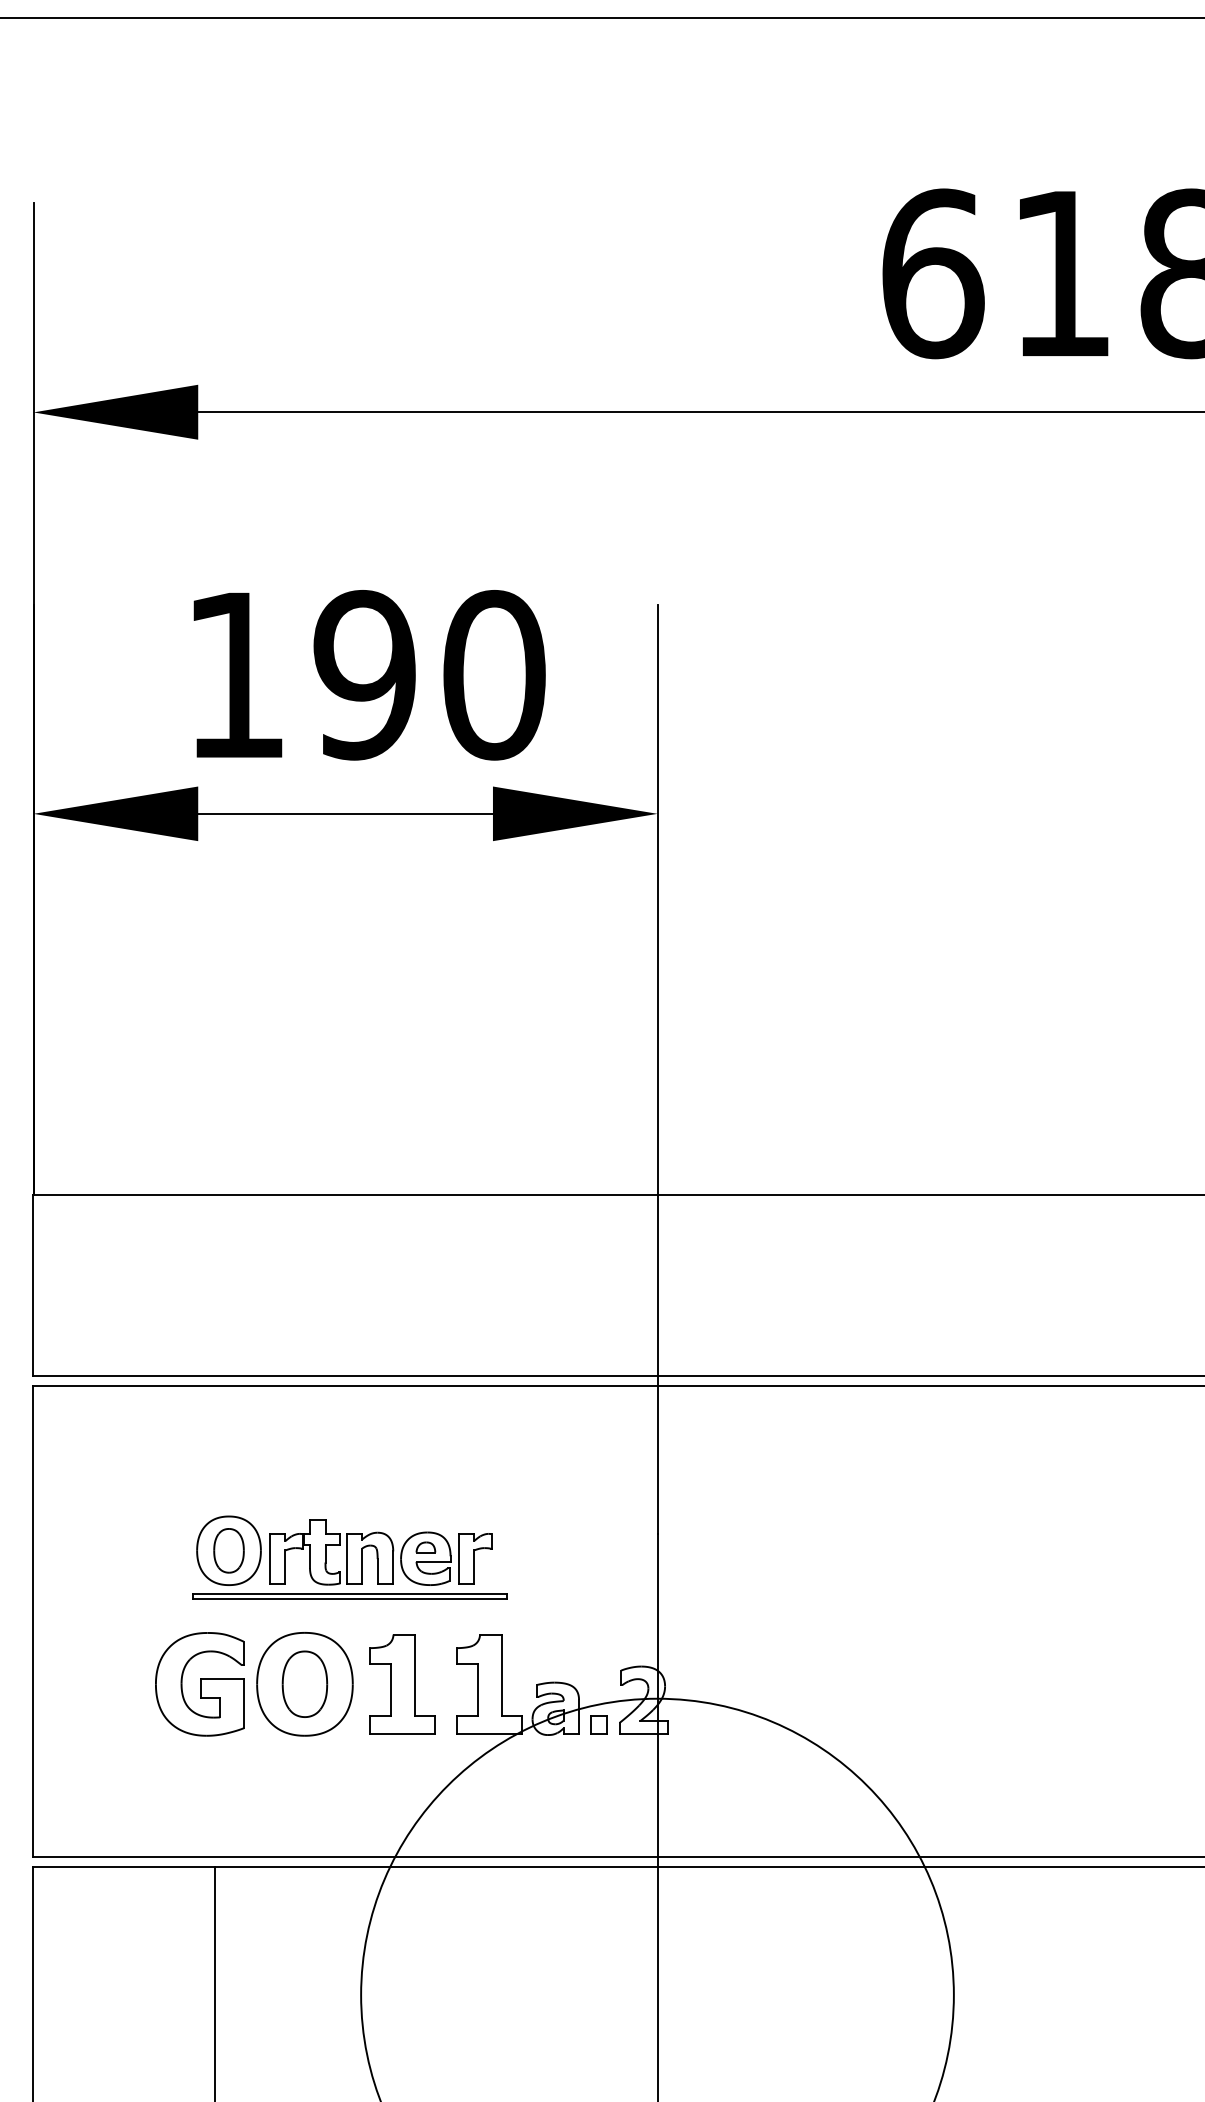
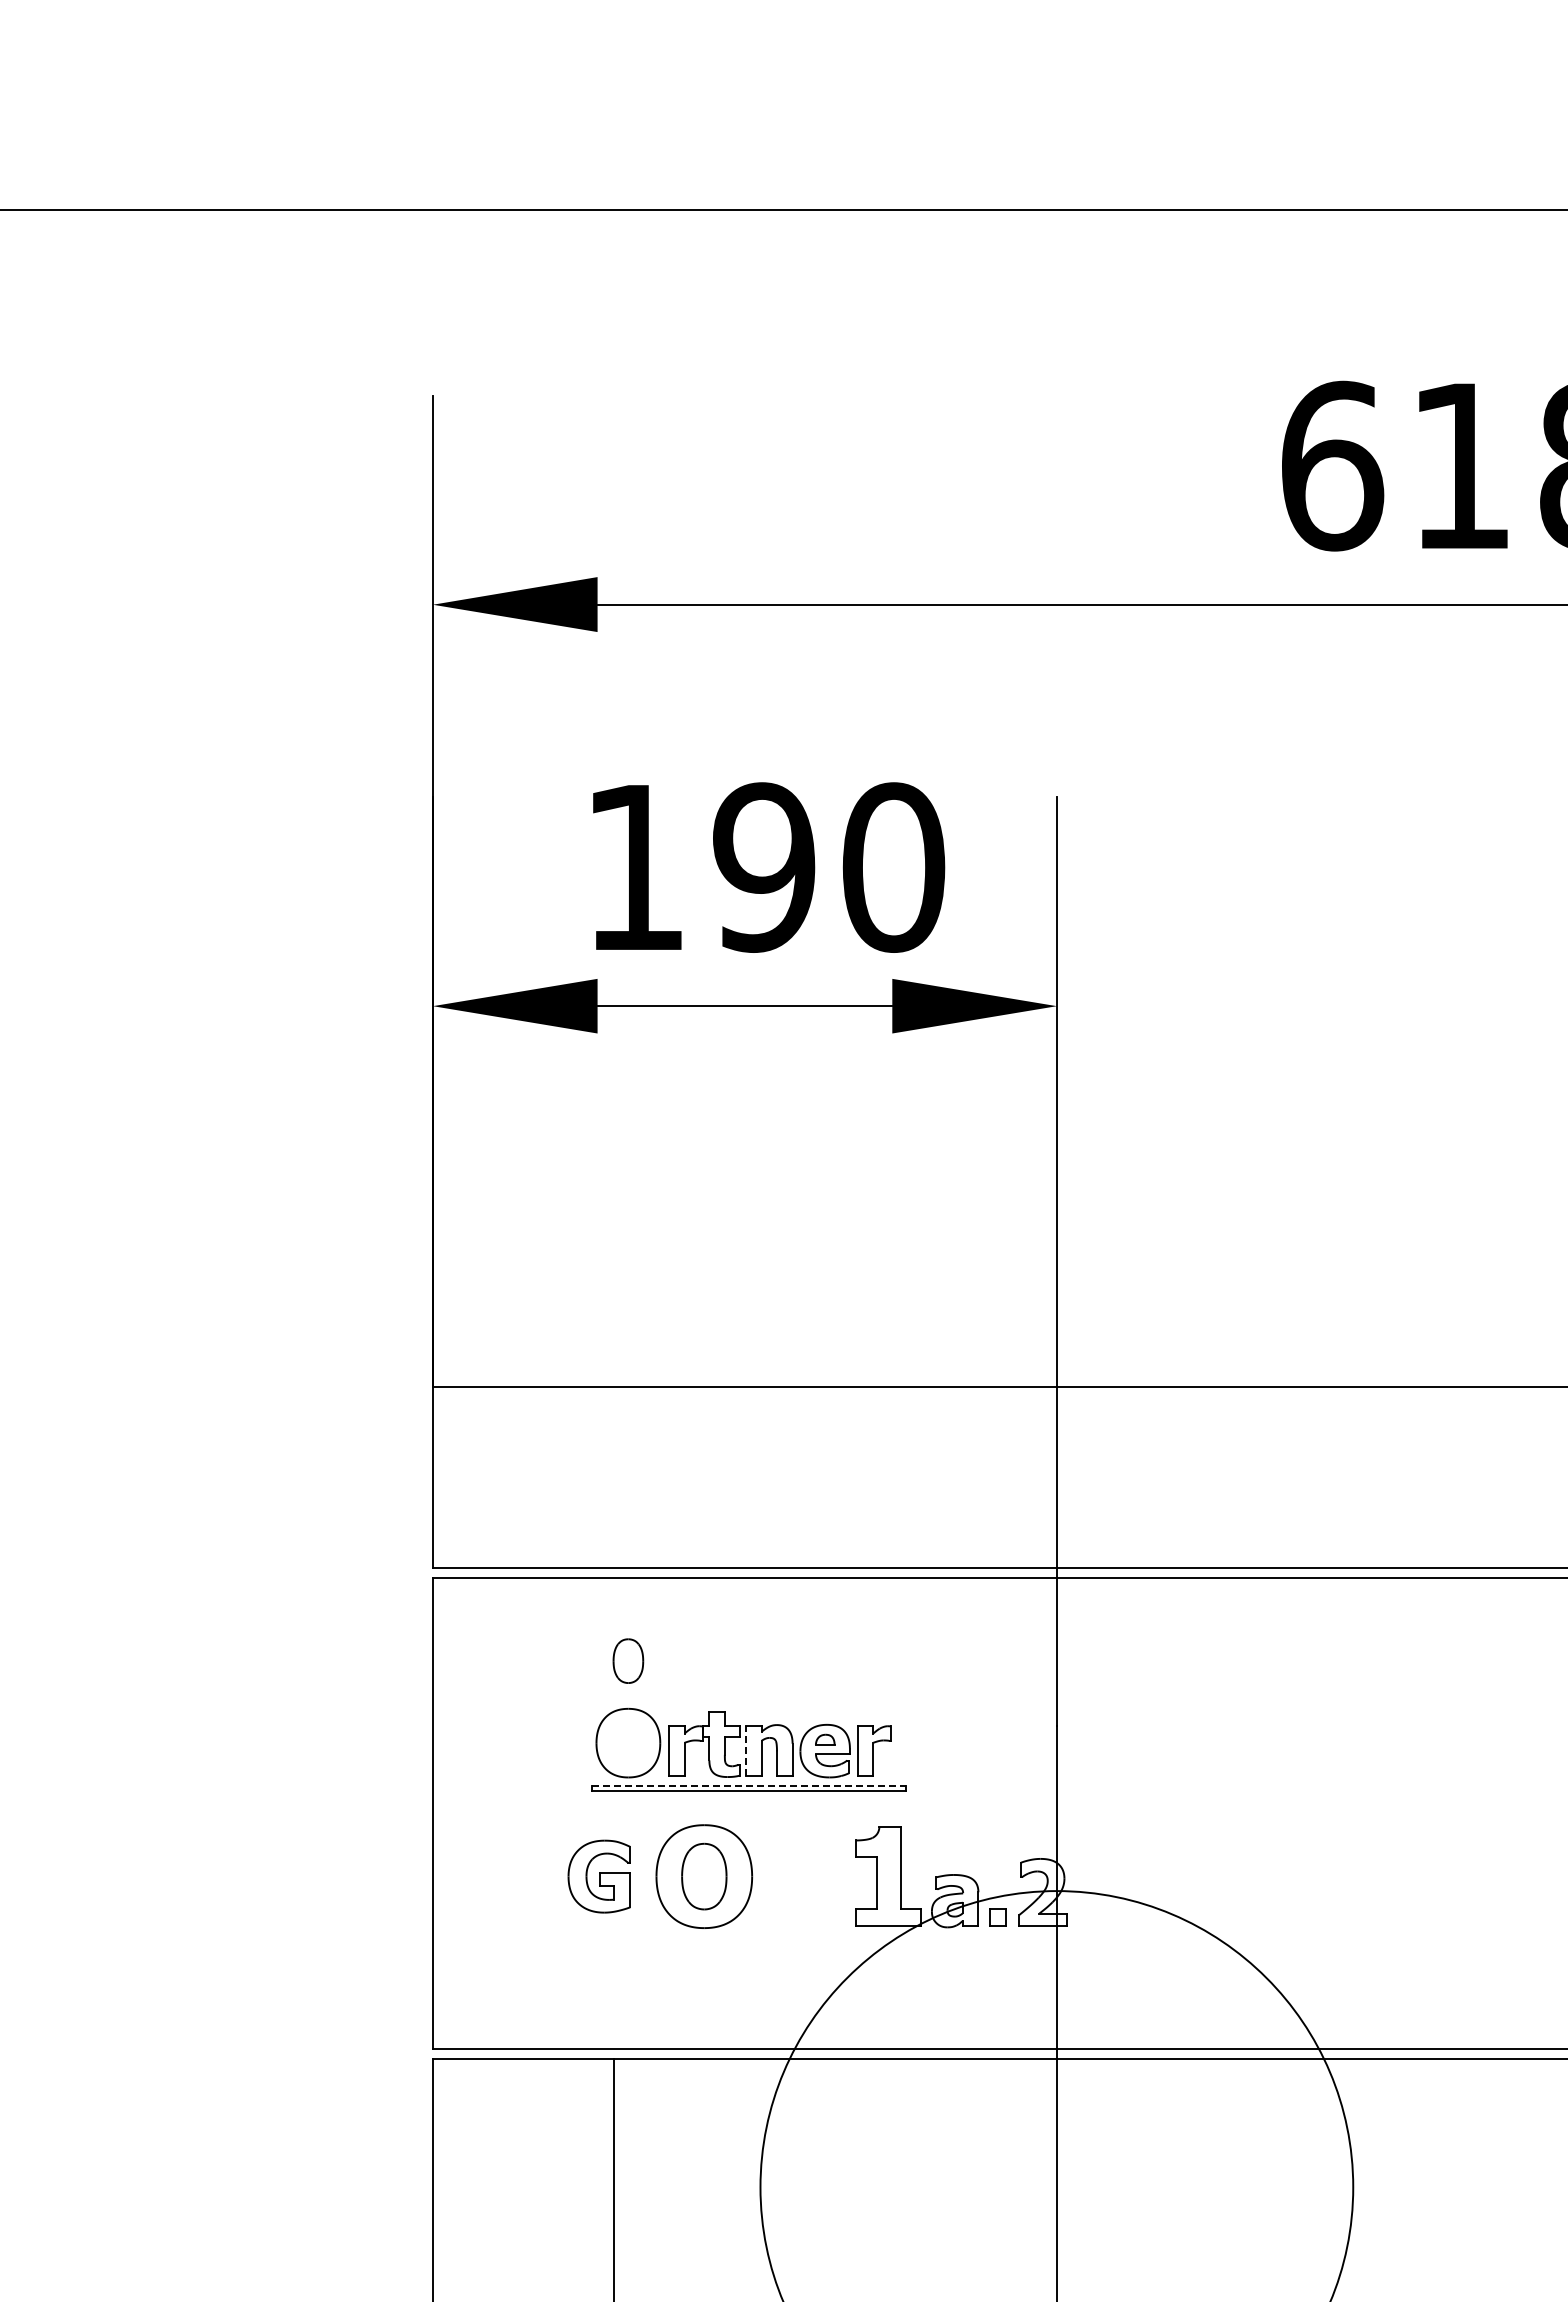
part: (229, 1550) -> (628, 1660), moved
line: (347, 1559) -> (746, 1751), solid -> dashed
line: (350, 1594) -> (749, 1786), solid -> dashed
part: (200, 1684) -> (599, 1876), size x0.7
part: (403, 1684) -> (802, 1876), removed

